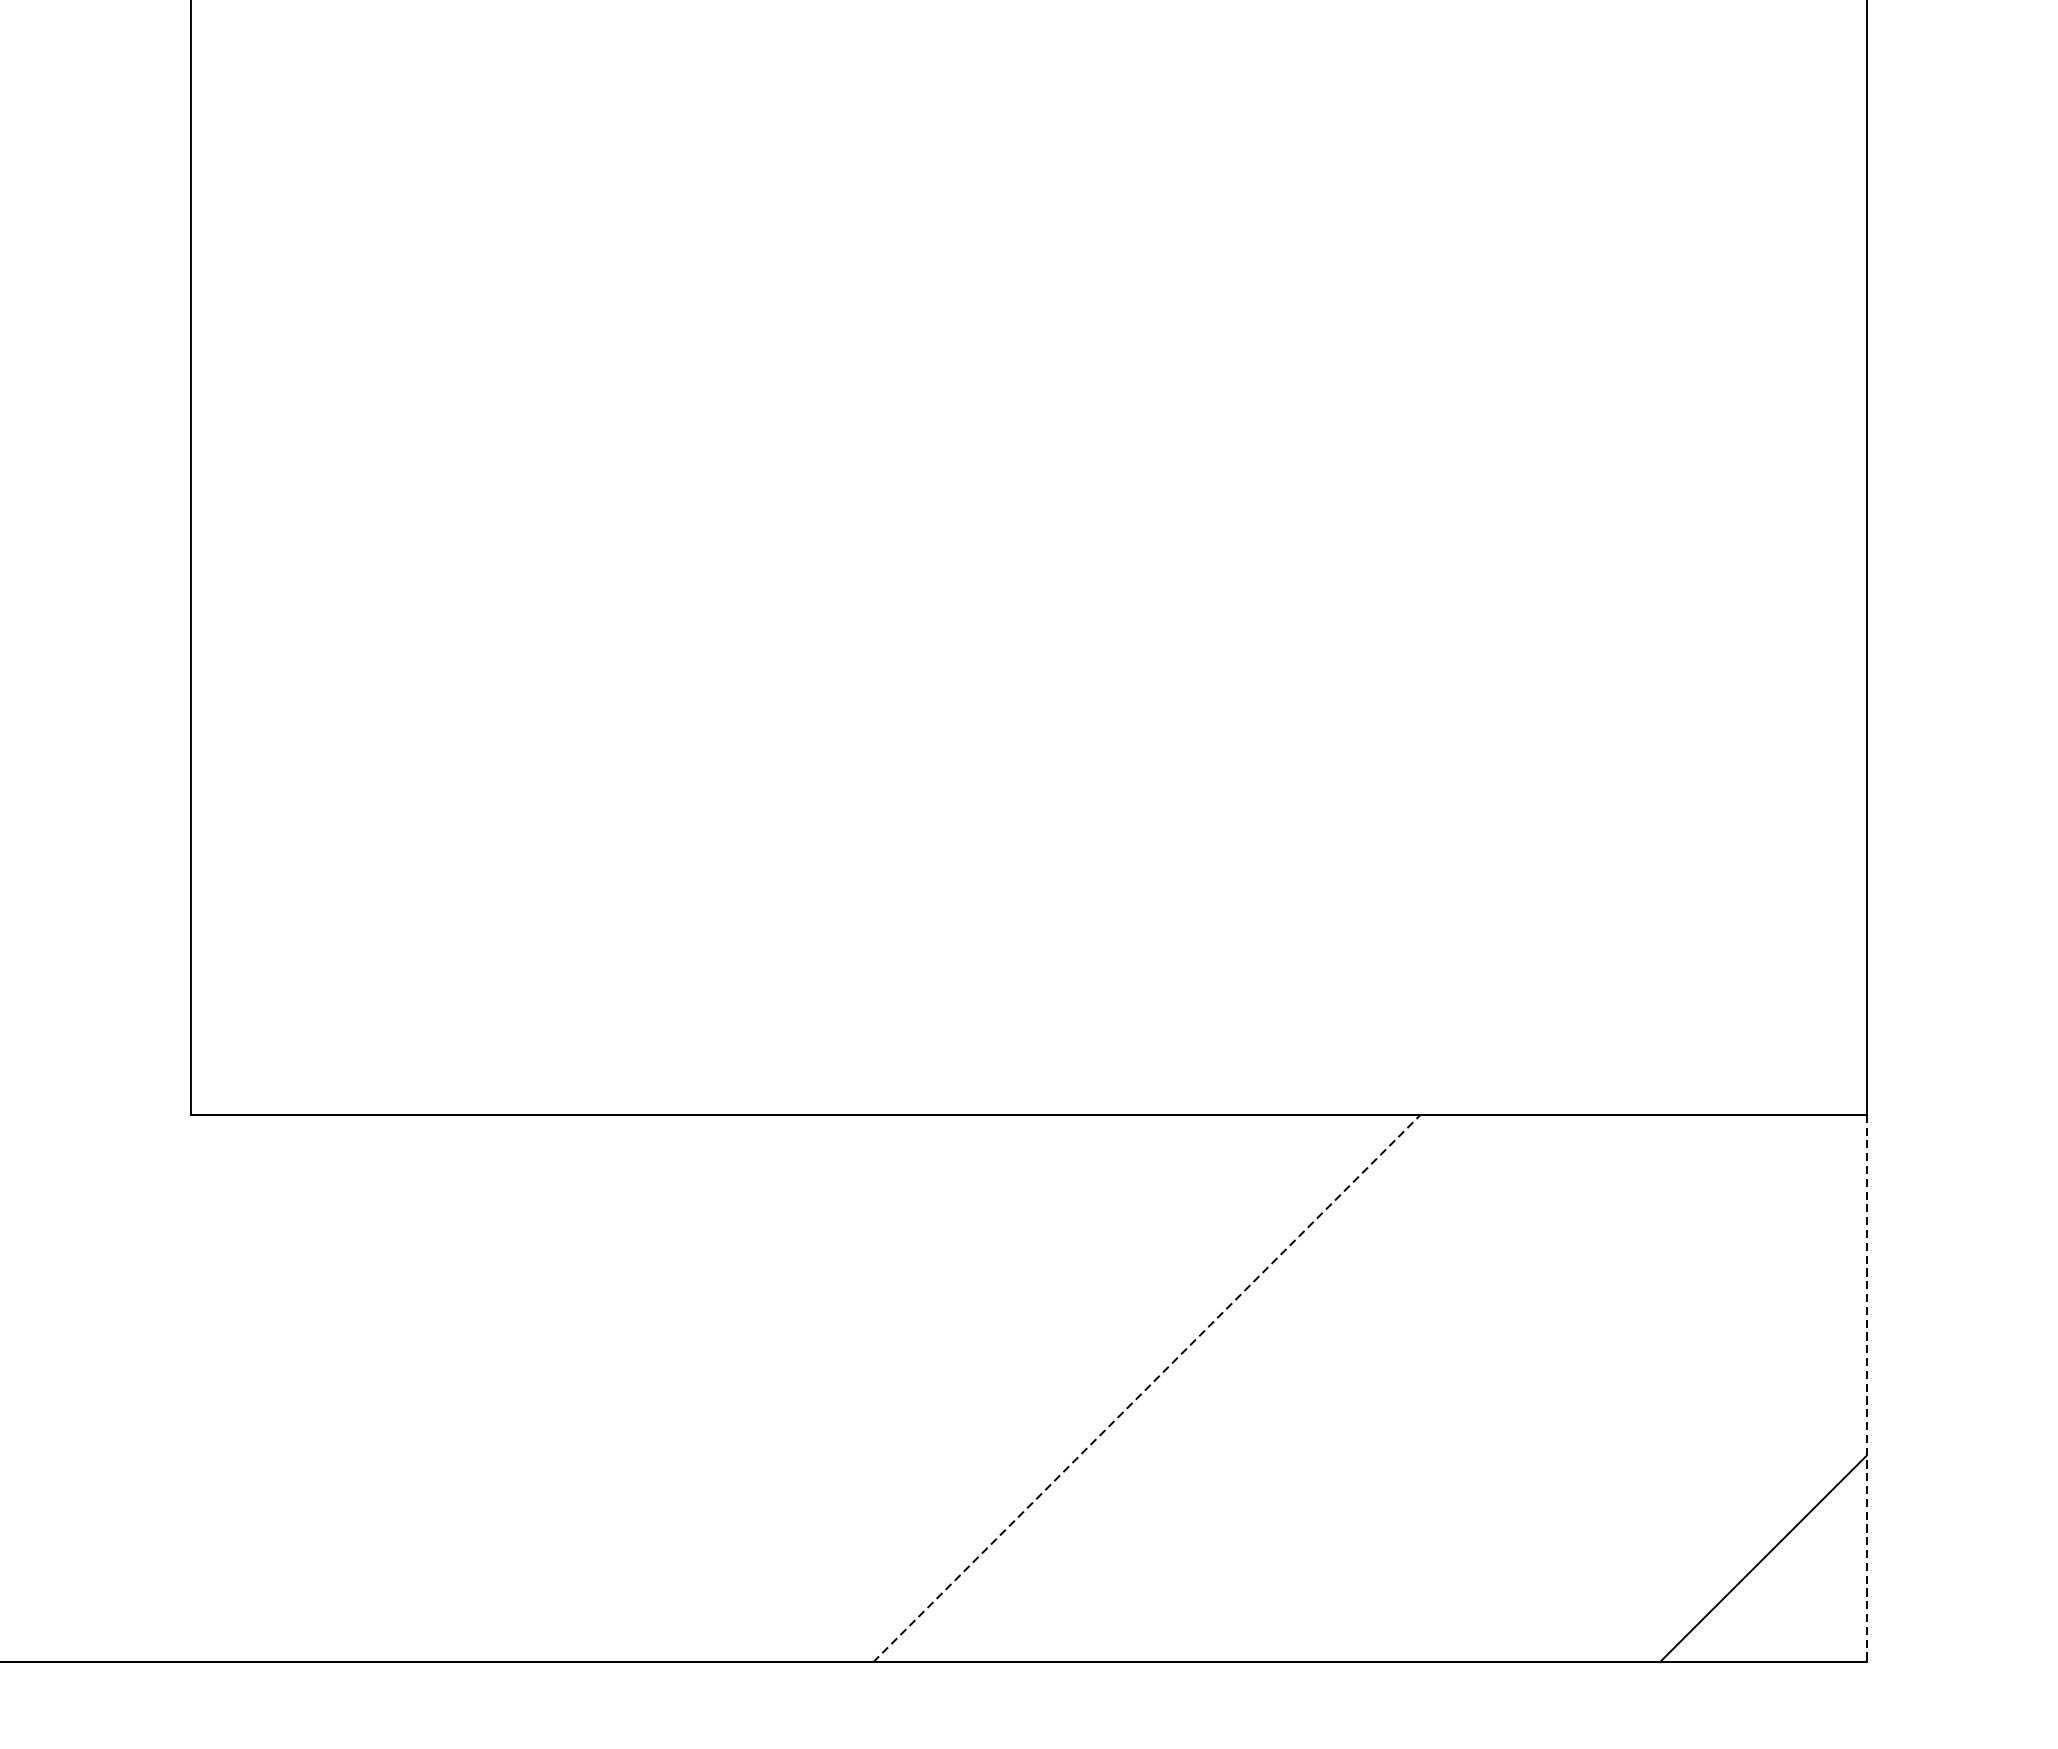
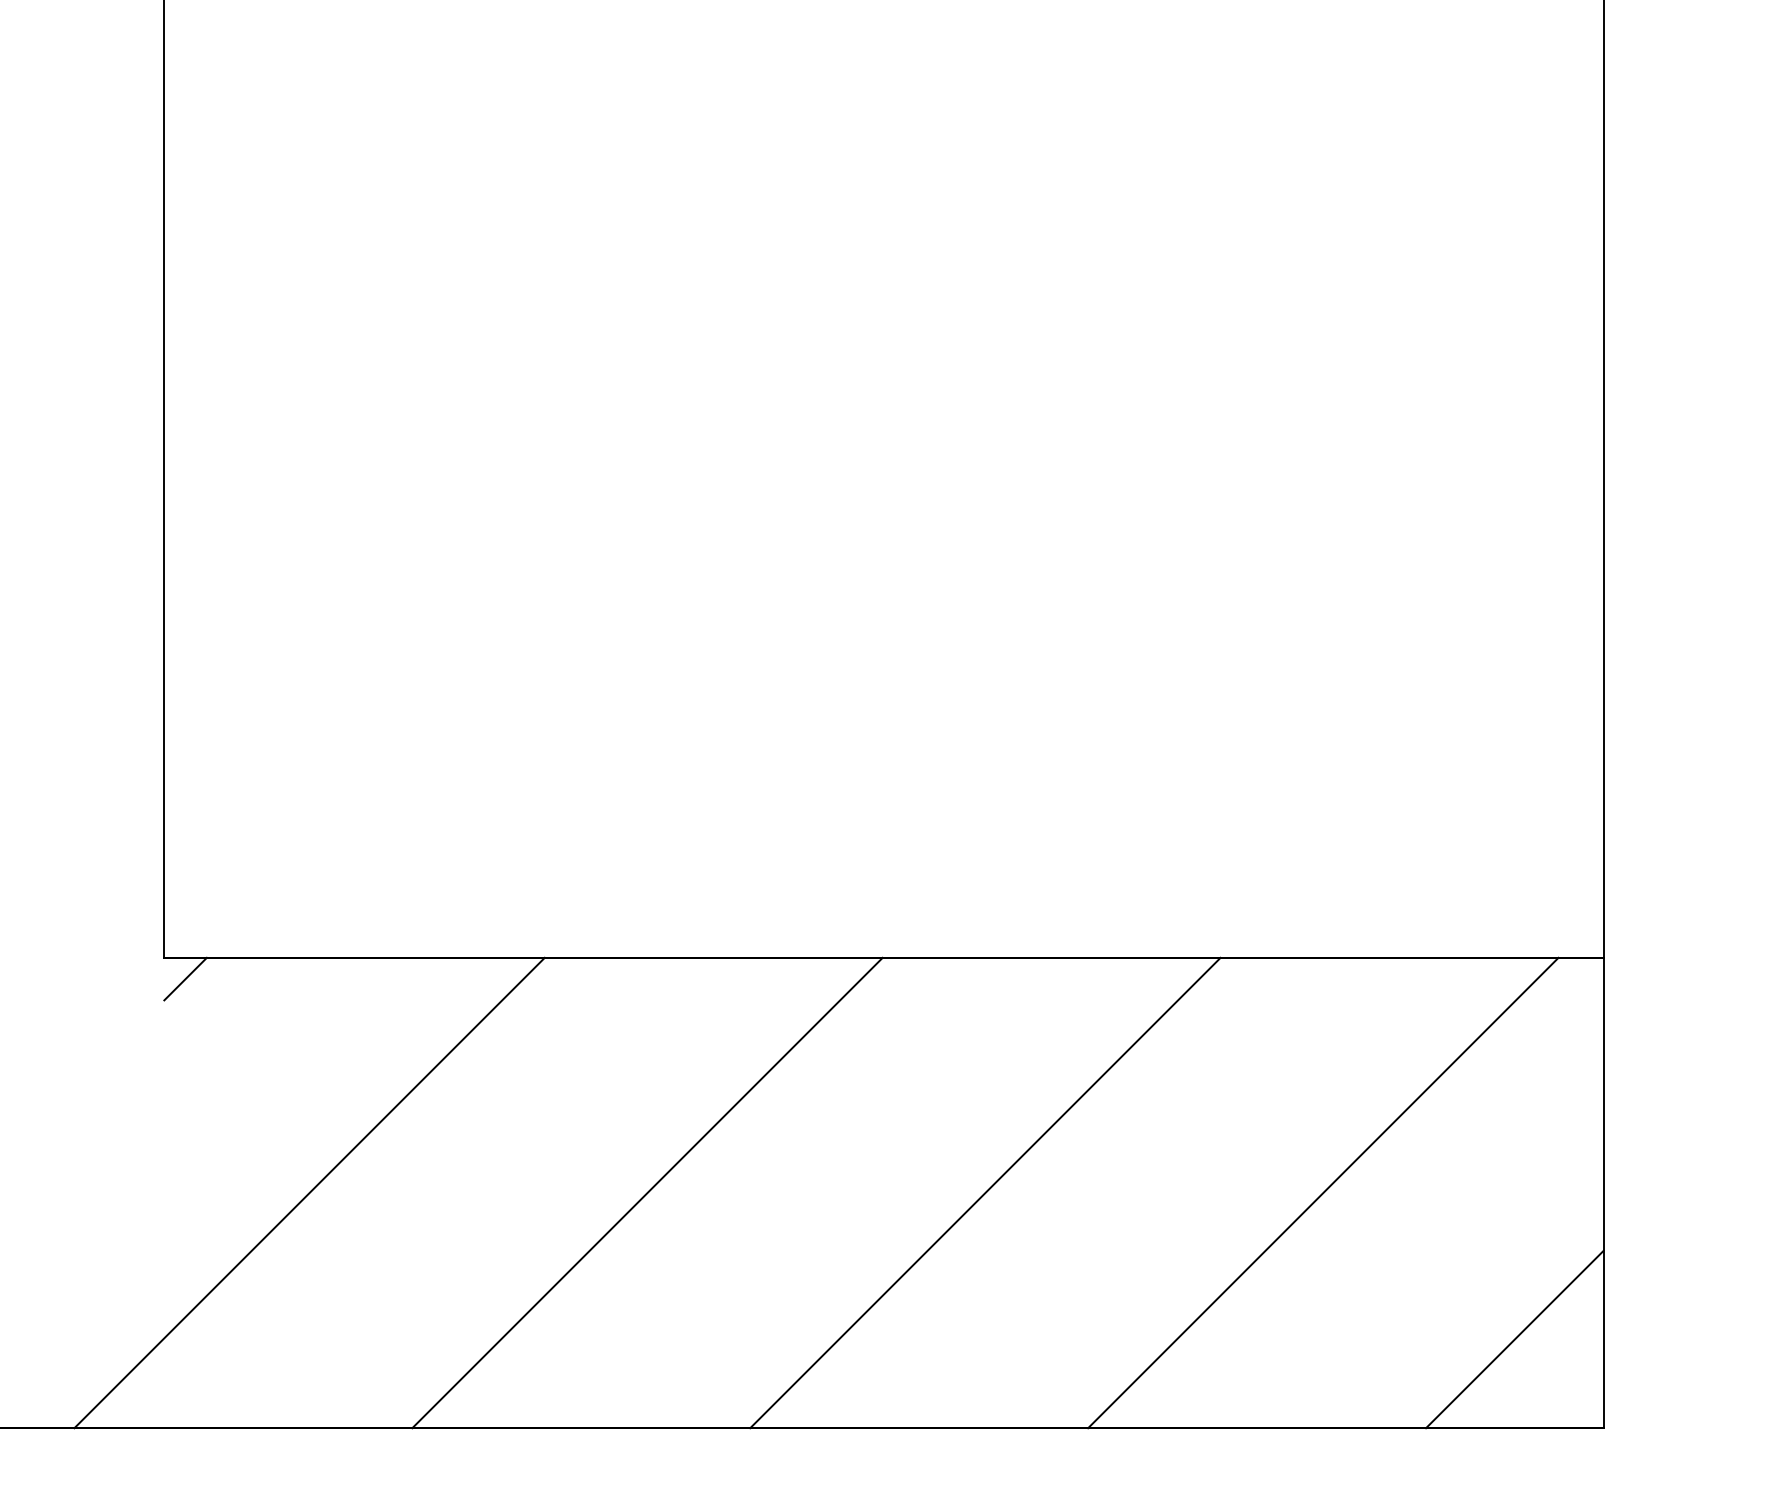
line: (215, 1138) -> (185, 978), added
line: (360, 1387) -> (309, 1192), added
line: (753, 1387) -> (647, 1192), added
line: (1540, 1387) -> (1323, 1192), added
line: (1147, 1388) -> (985, 1193), dashed -> solid
line: (1866, 1388) -> (1603, 1193), dashed -> solid

